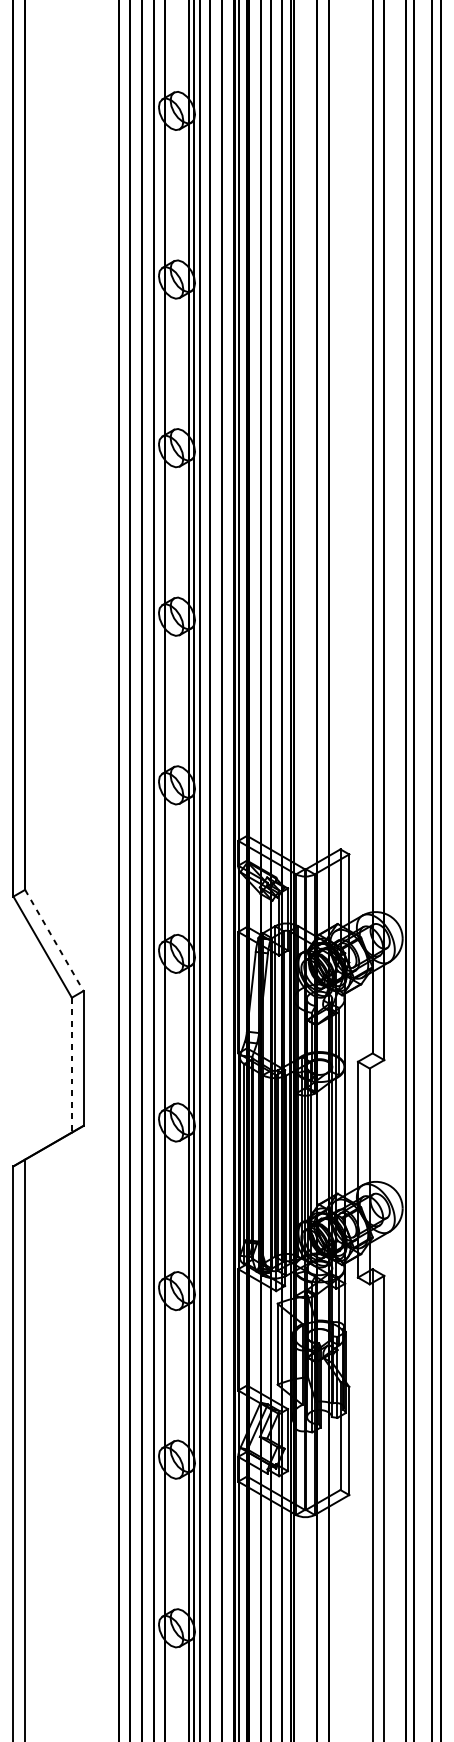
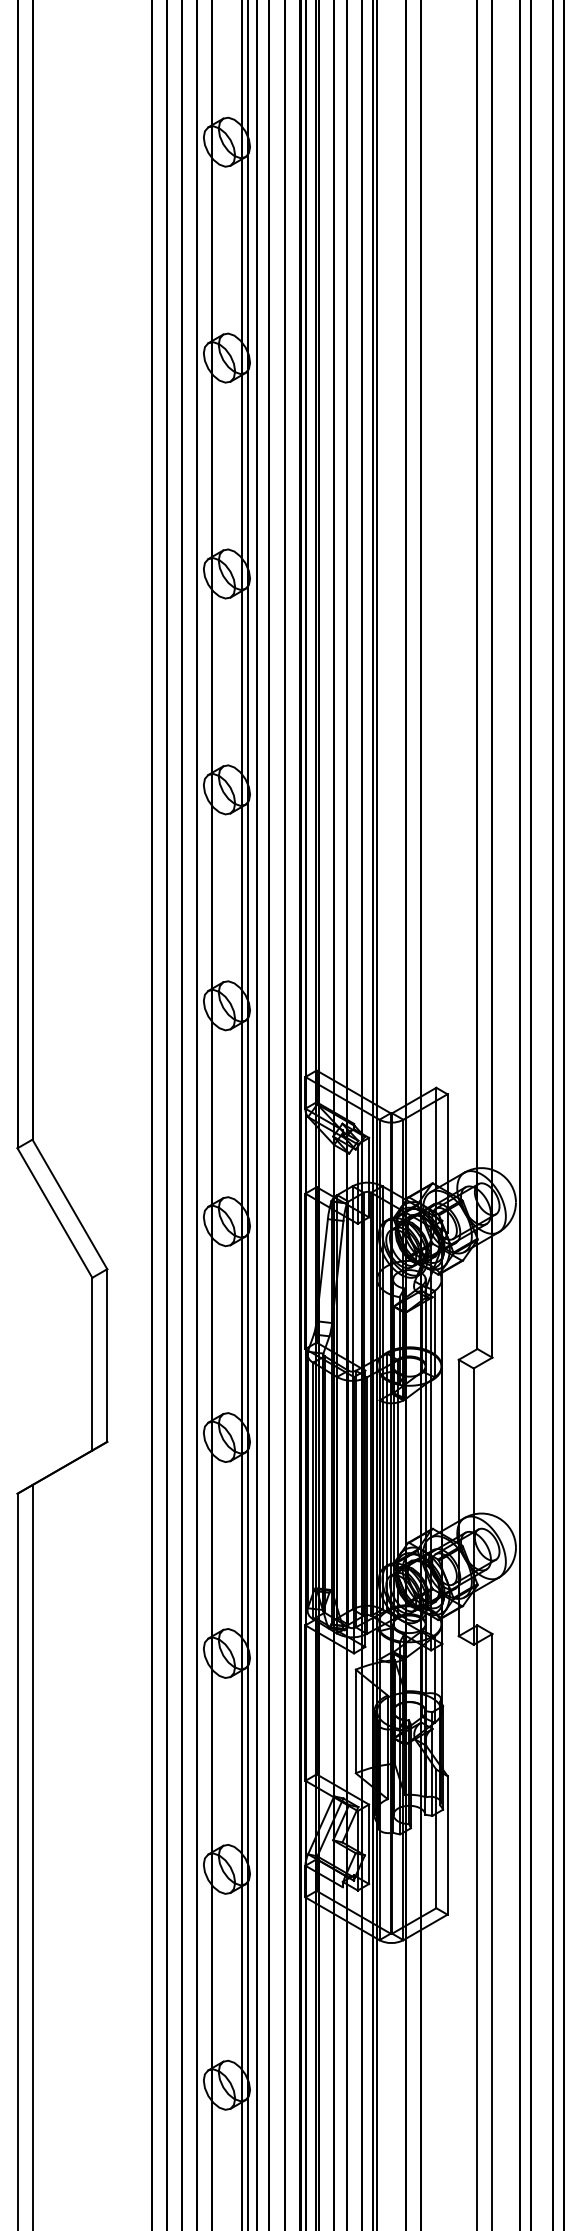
line: (54, 940) -> (69, 1204), dashed -> solid
line: (71, 1065) -> (92, 1364), dashed -> solid

